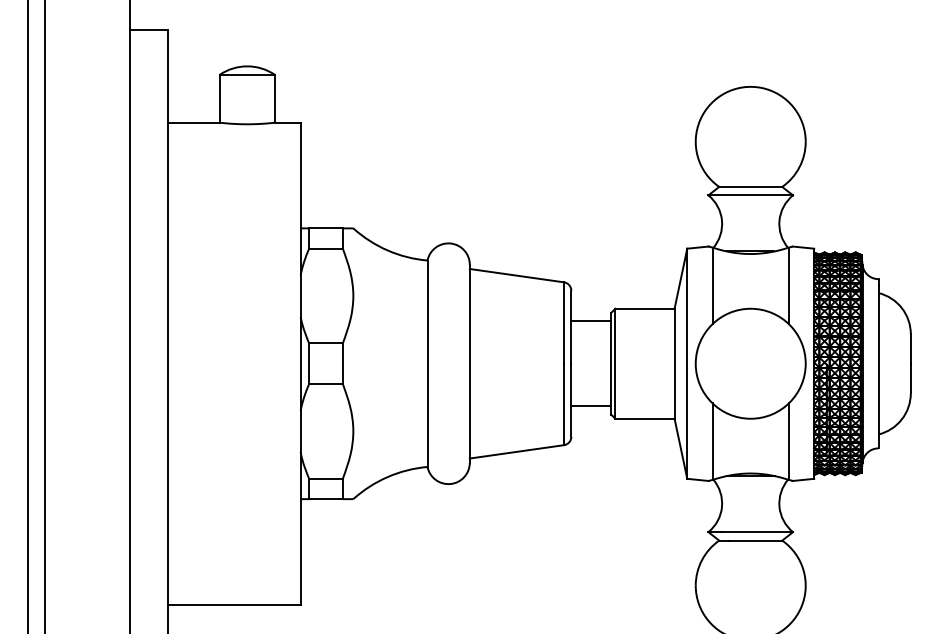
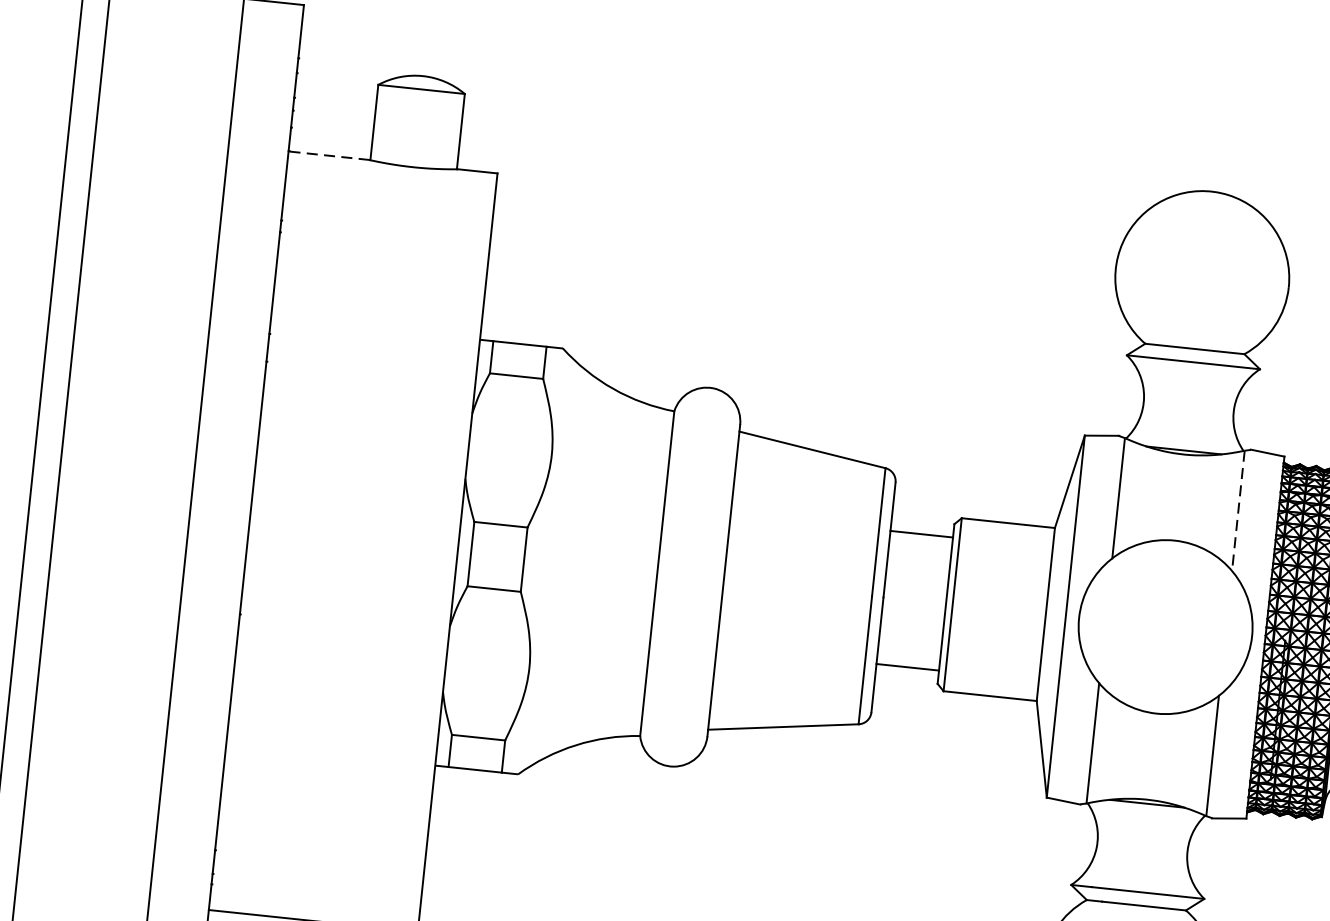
line: (193, 122) -> (329, 155), solid -> dashed
line: (788, 286) -> (1237, 511), solid -> dashed

